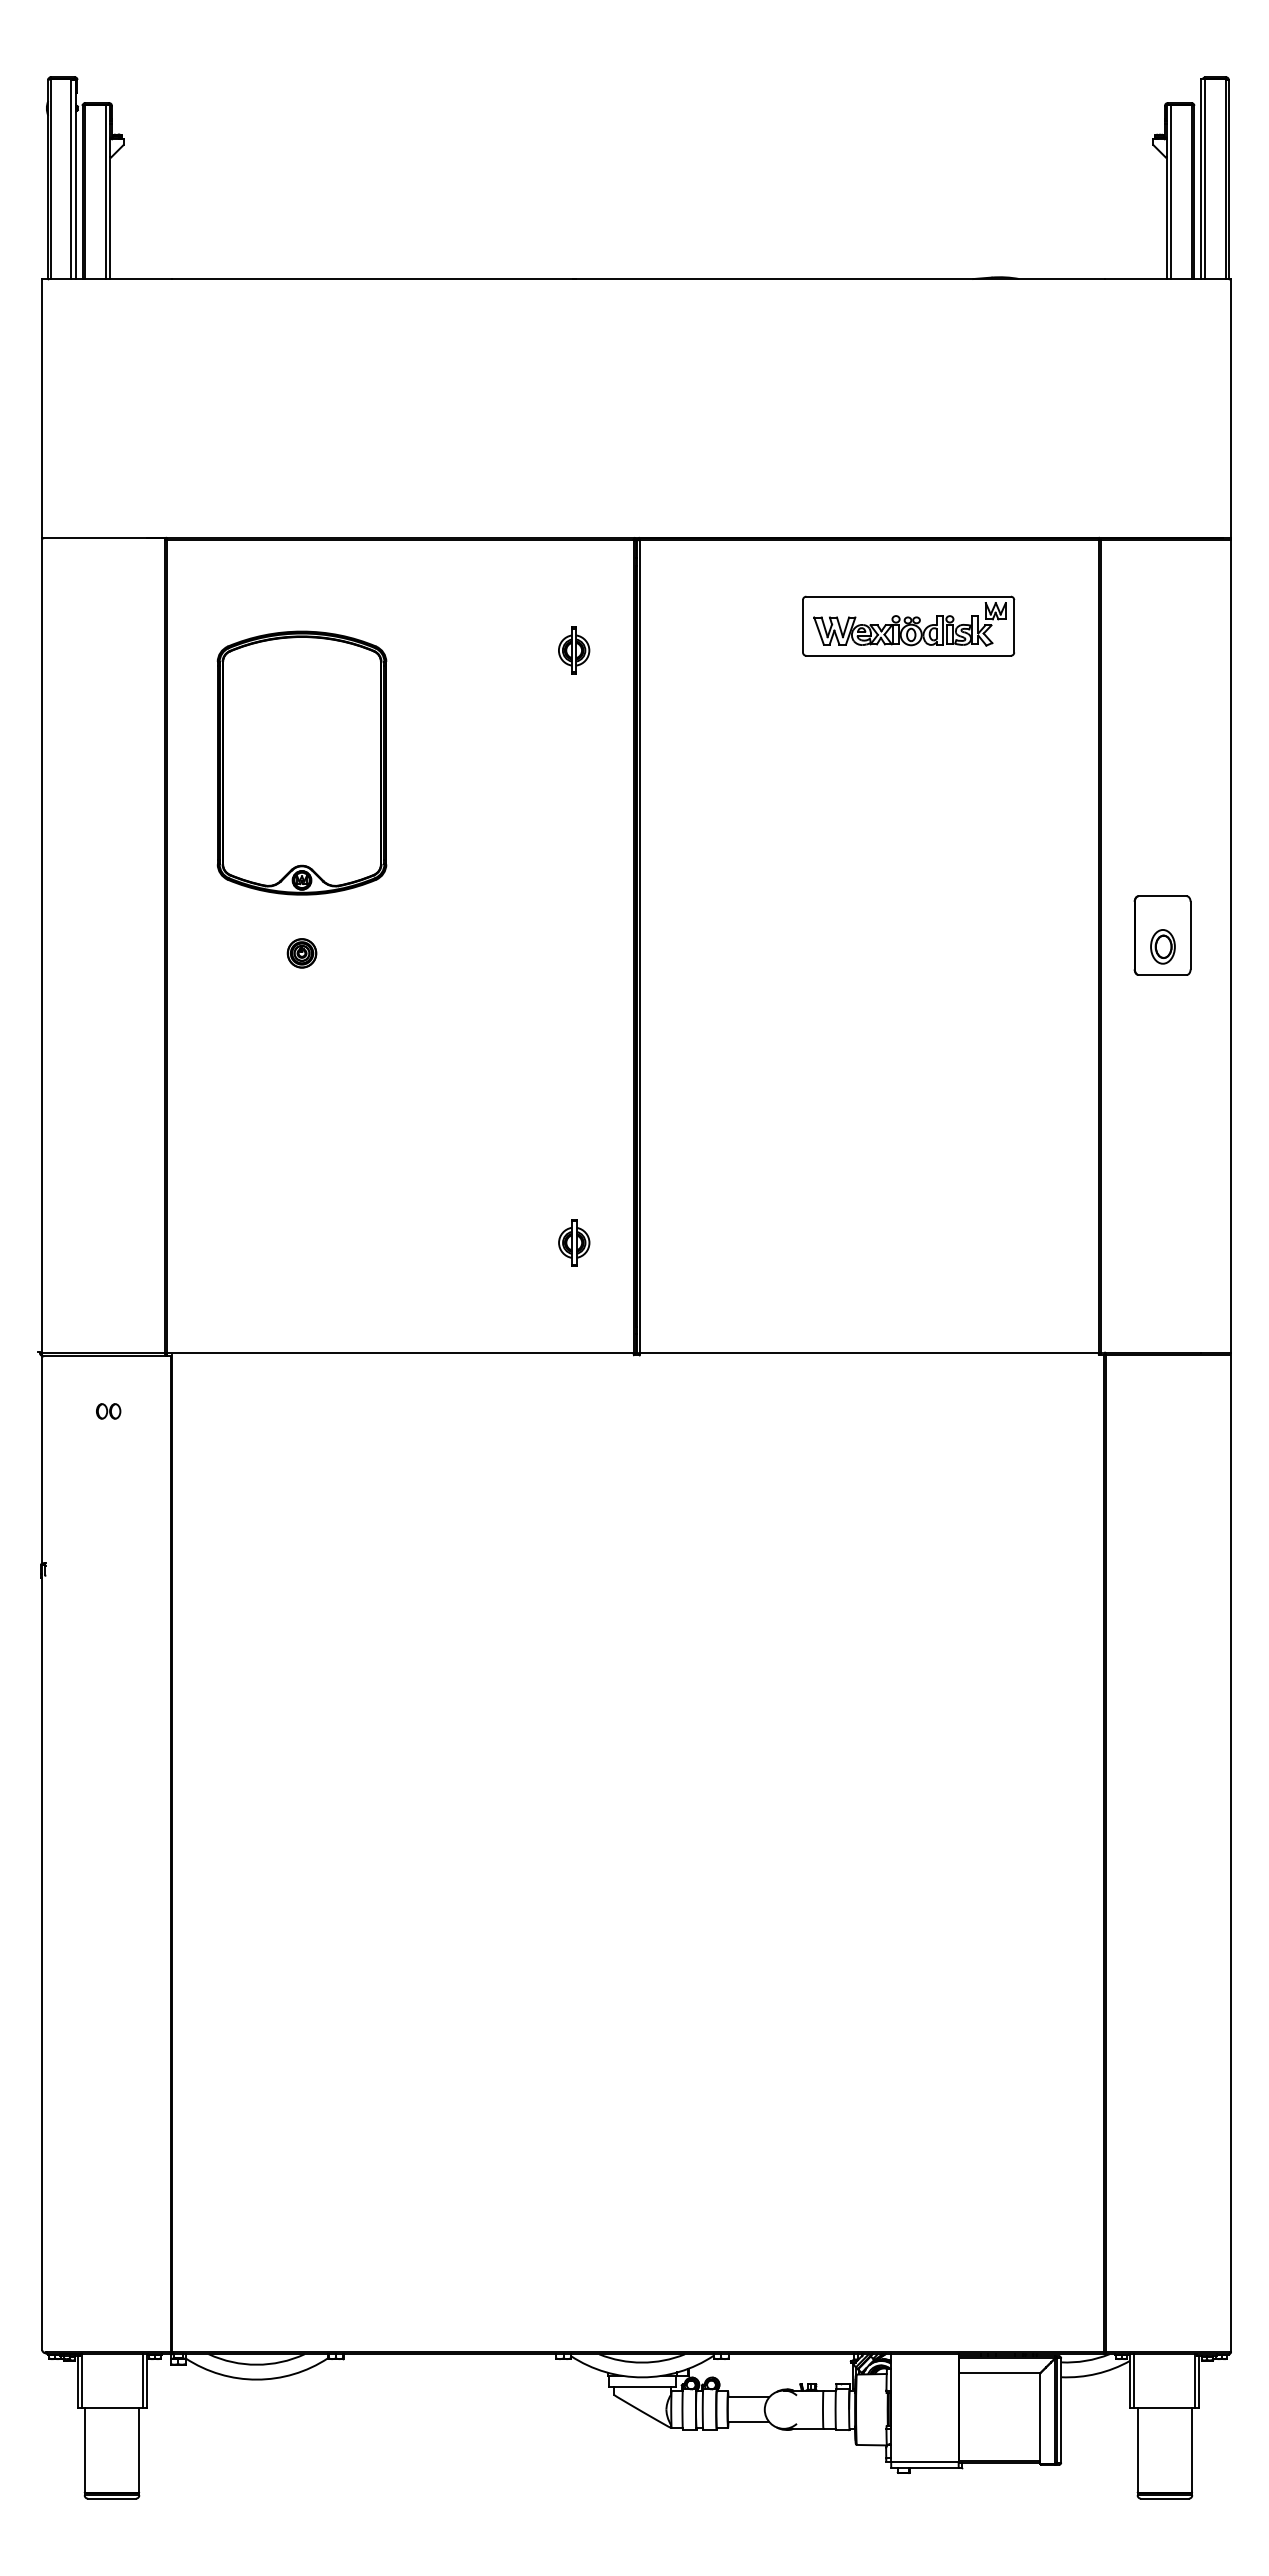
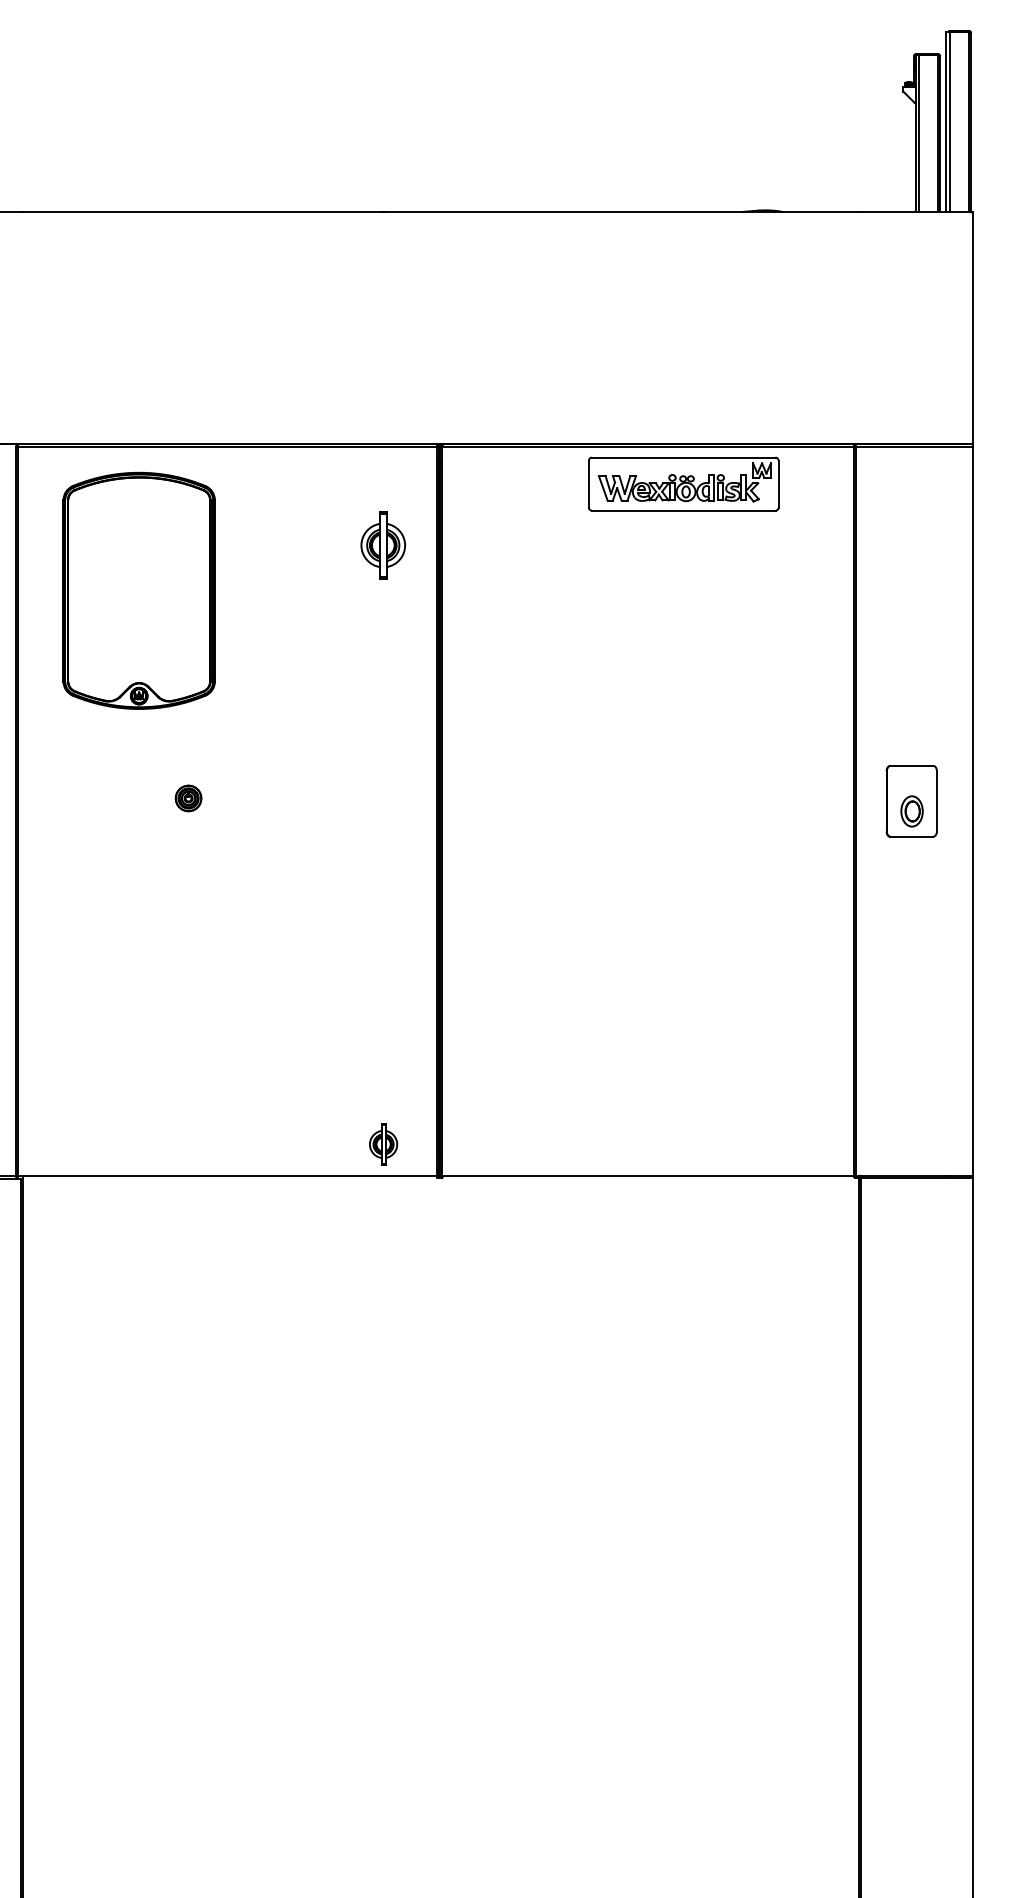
part: (908, 625) -> (683, 483), moved
part: (574, 650) -> (383, 545), size x1.6
part: (301, 762) -> (138, 590), moved
part: (301, 953) -> (188, 798), moved
part: (574, 1242) -> (383, 1144), moved

